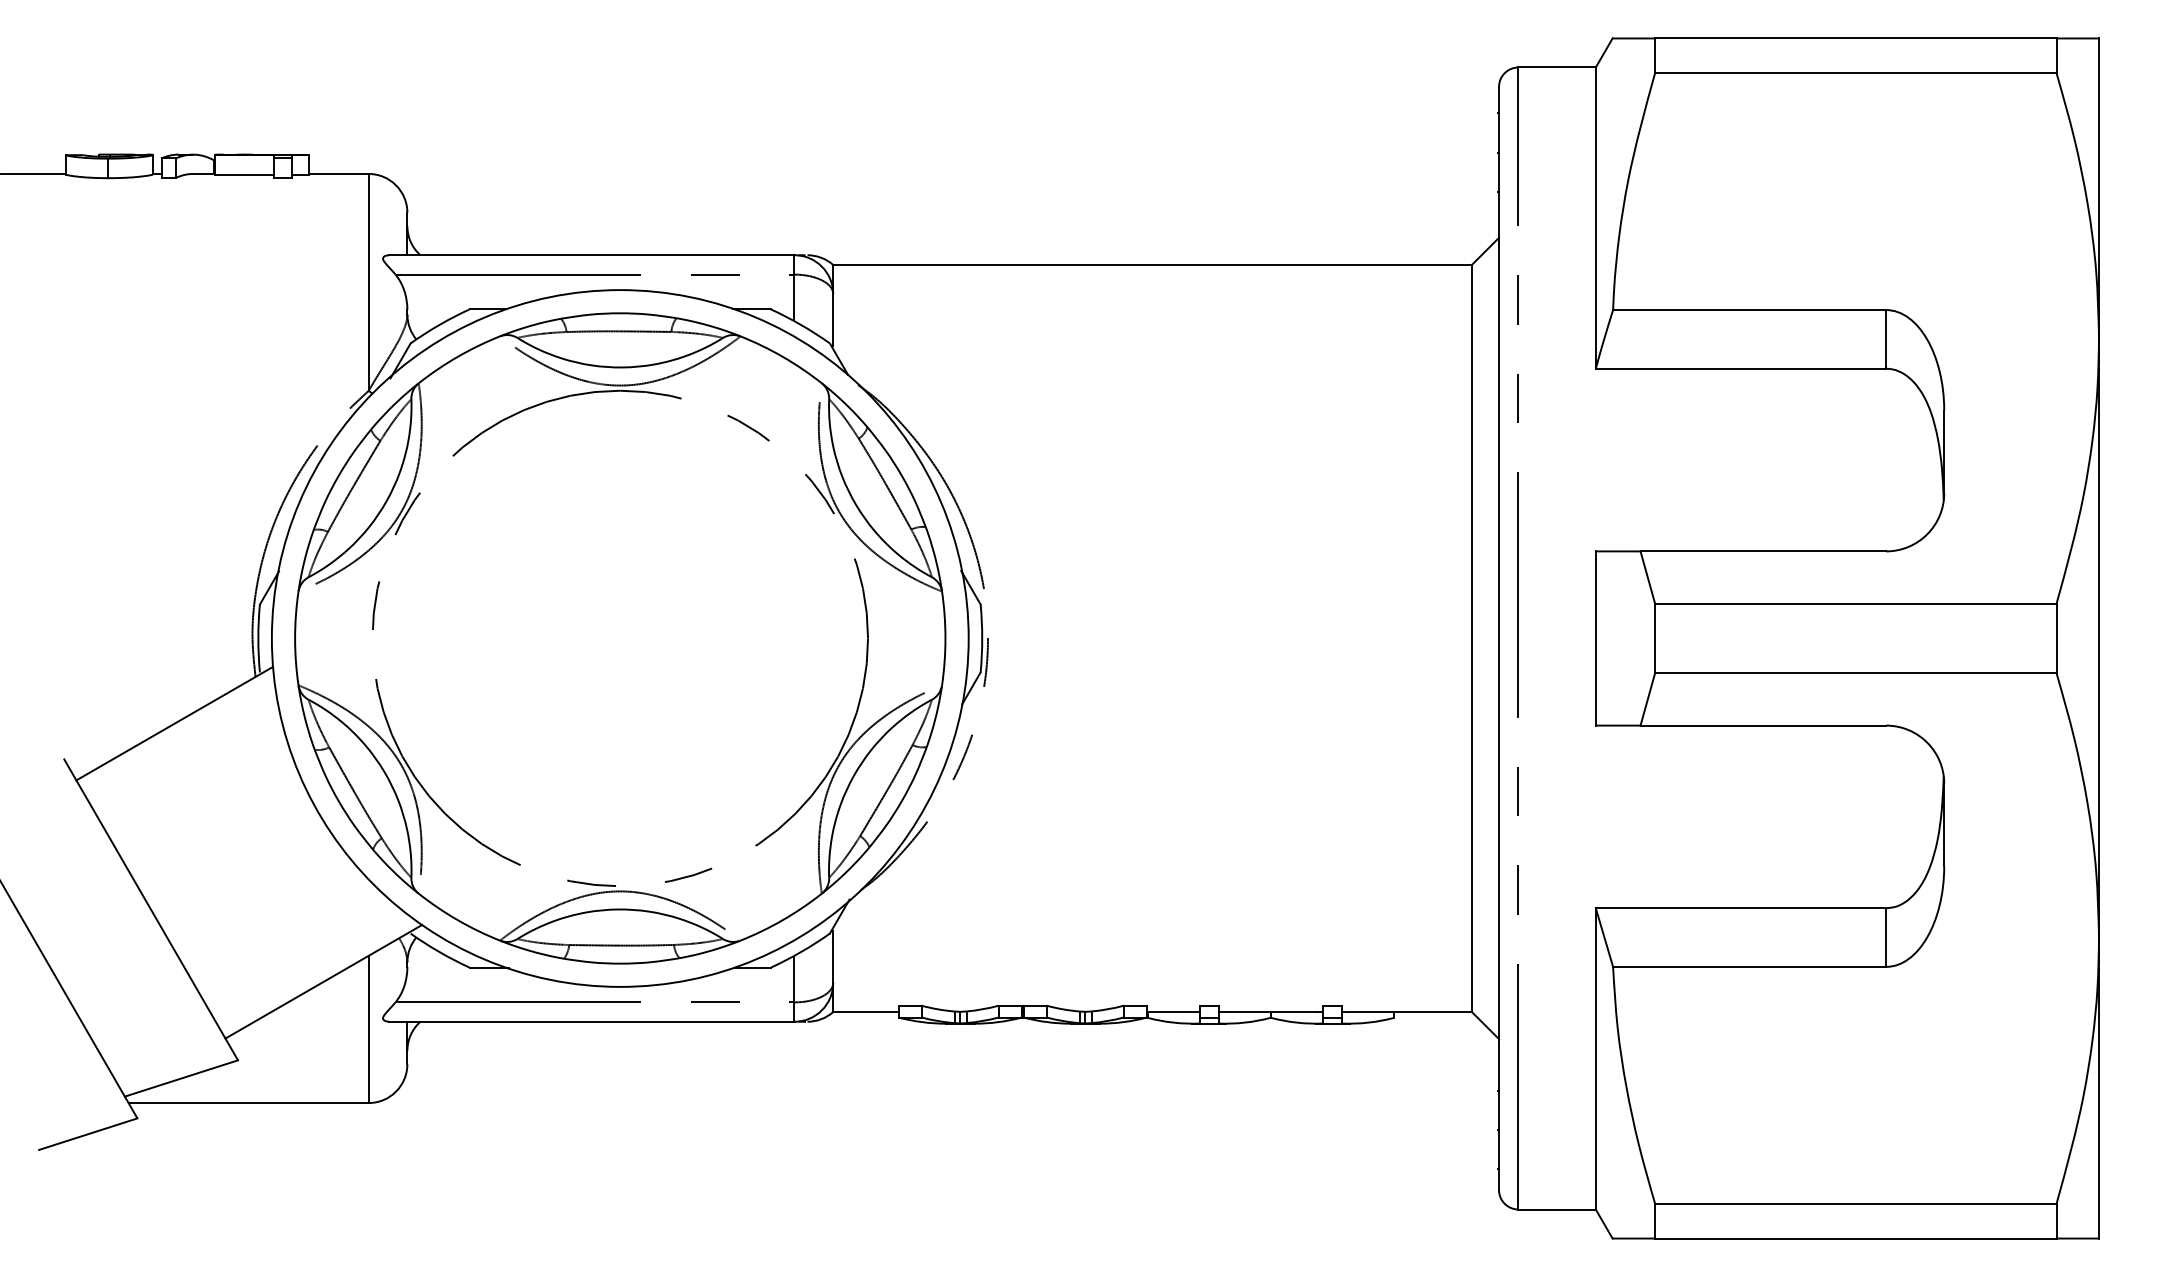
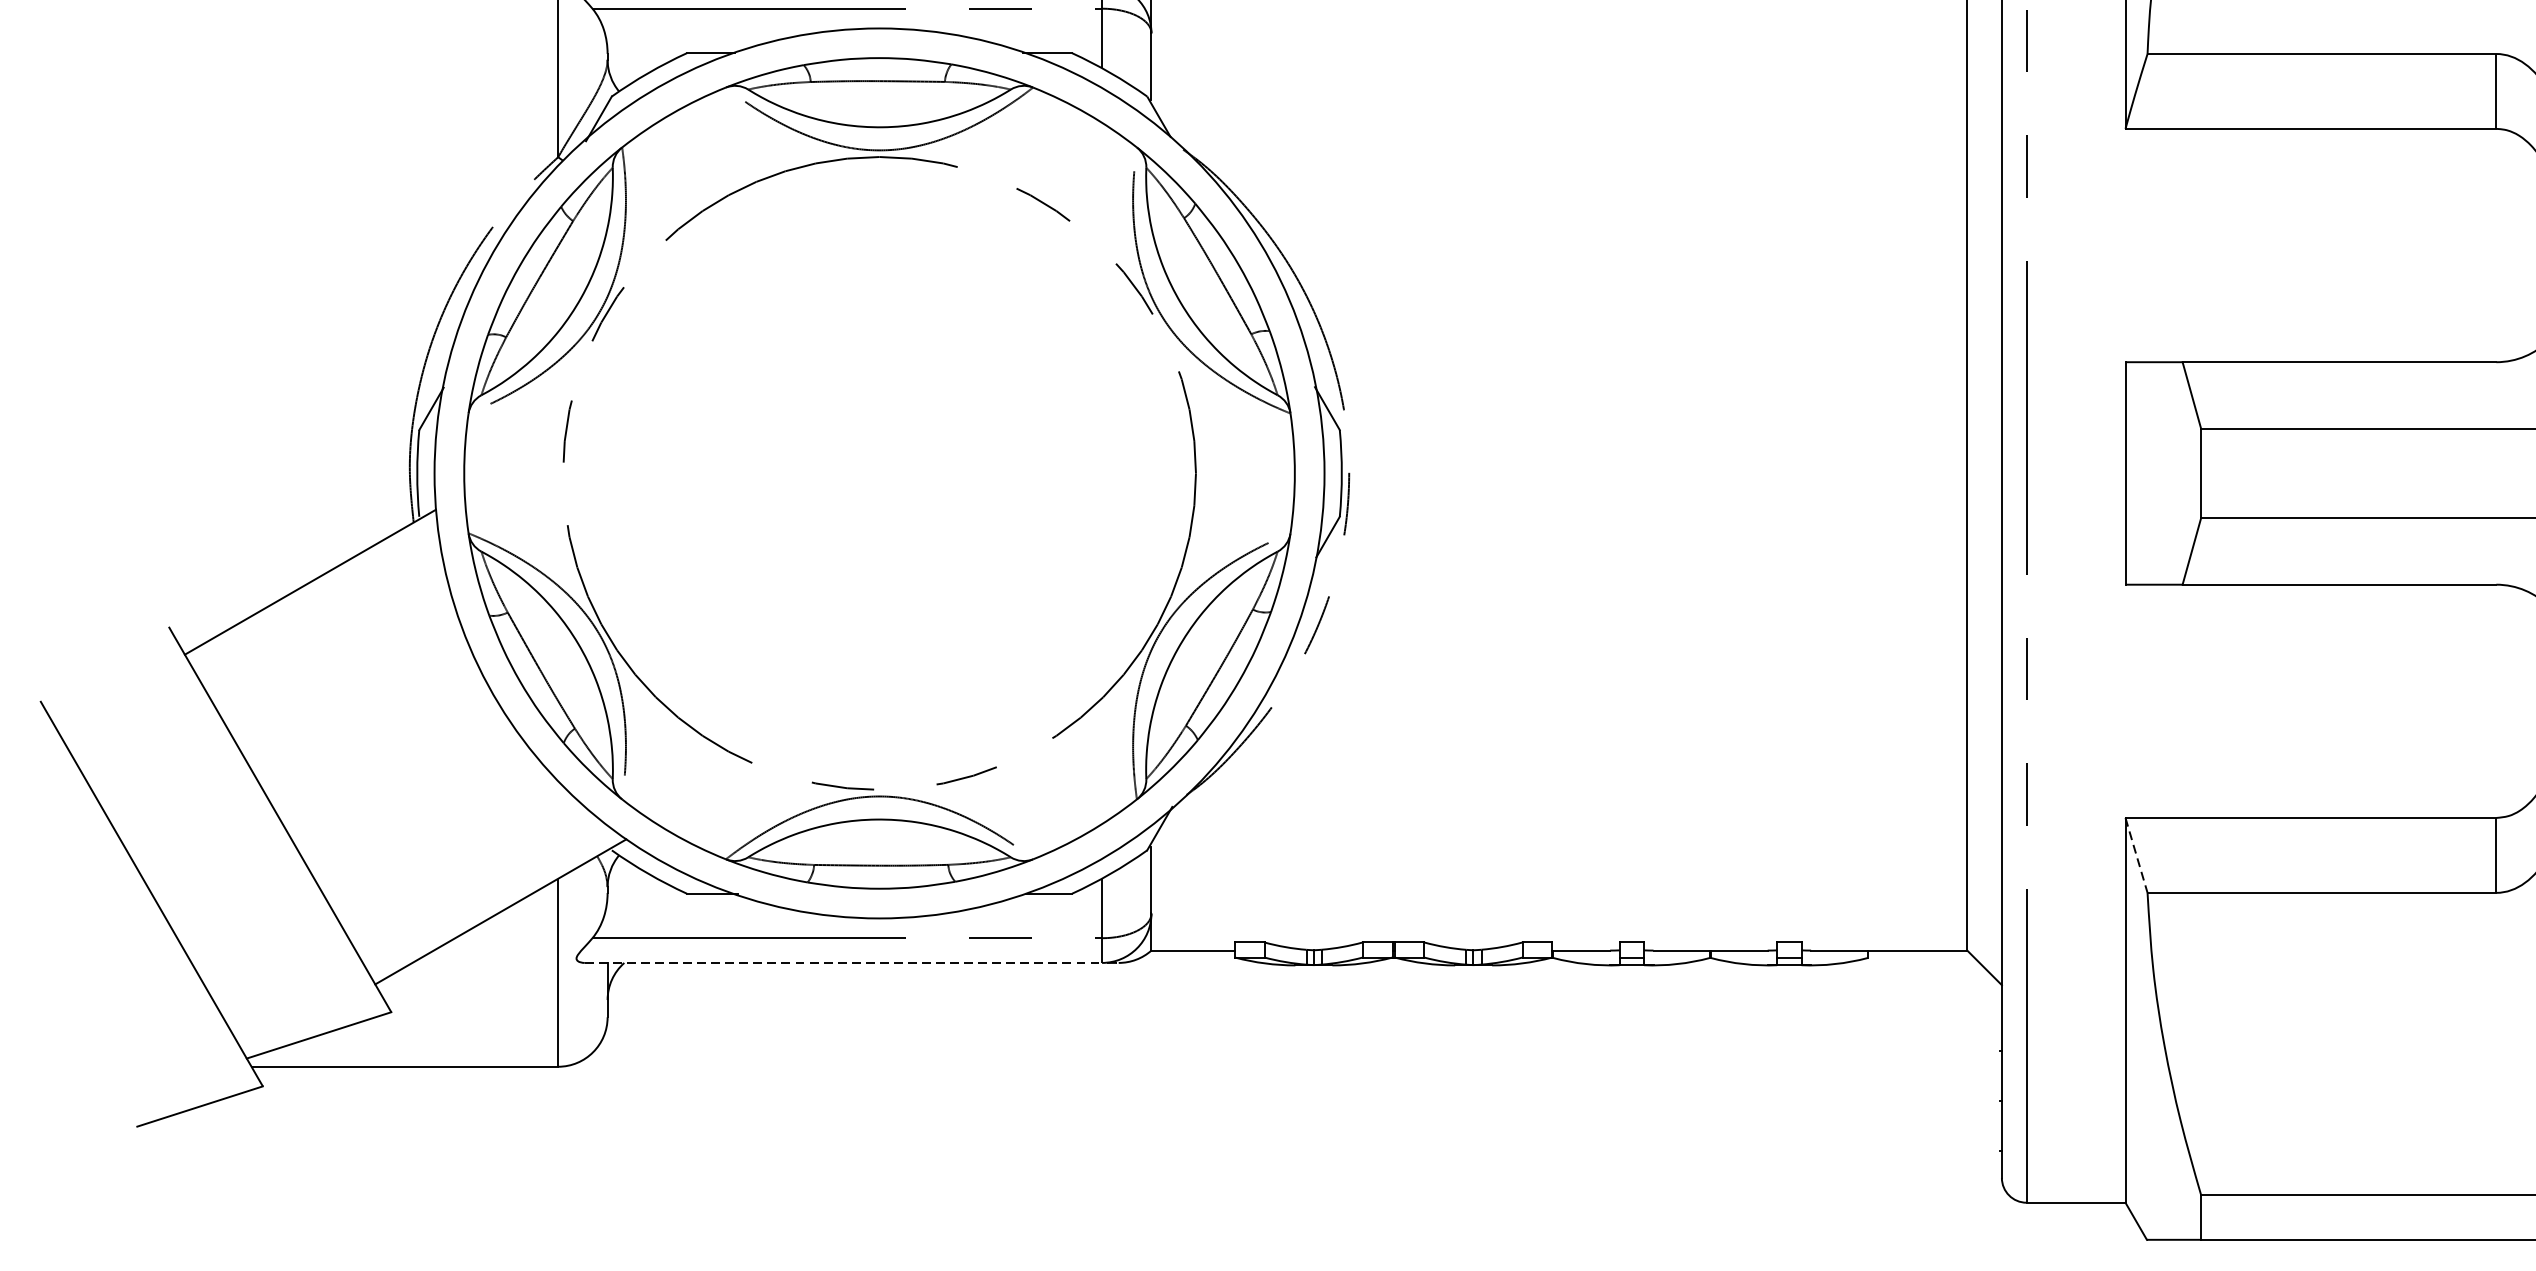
line: (1604, 937) -> (2136, 855), solid -> dashed
line: (591, 1021) -> (842, 962), solid -> dashed

